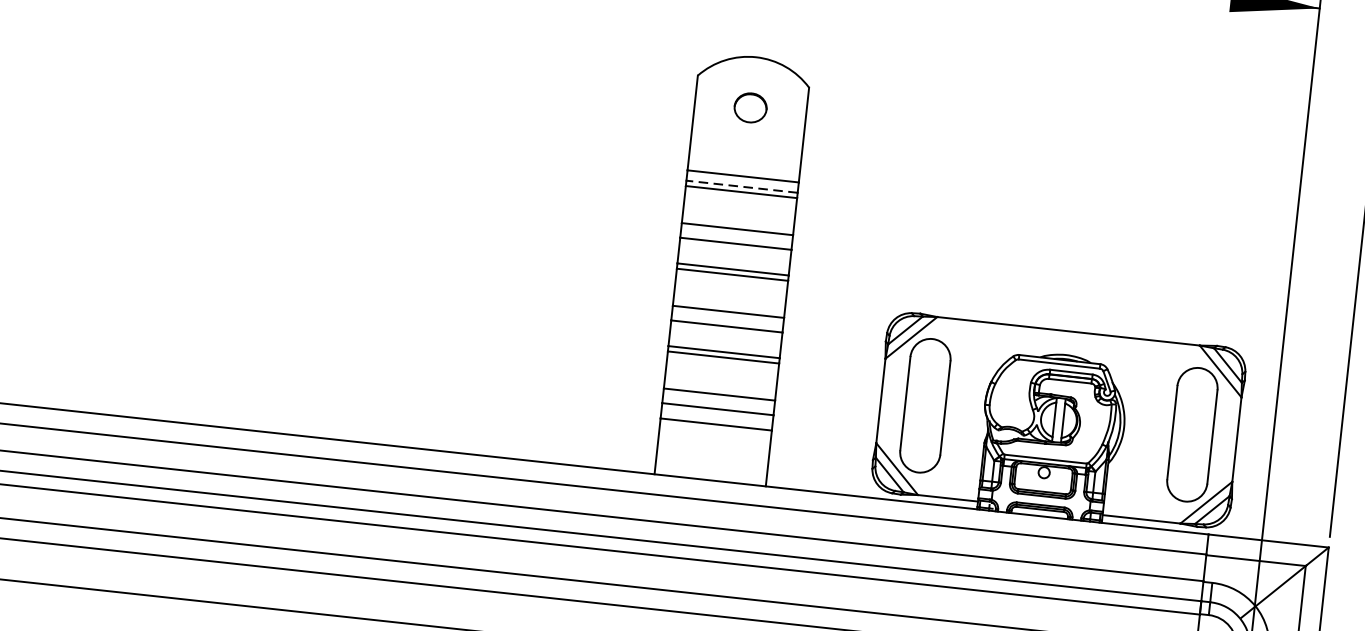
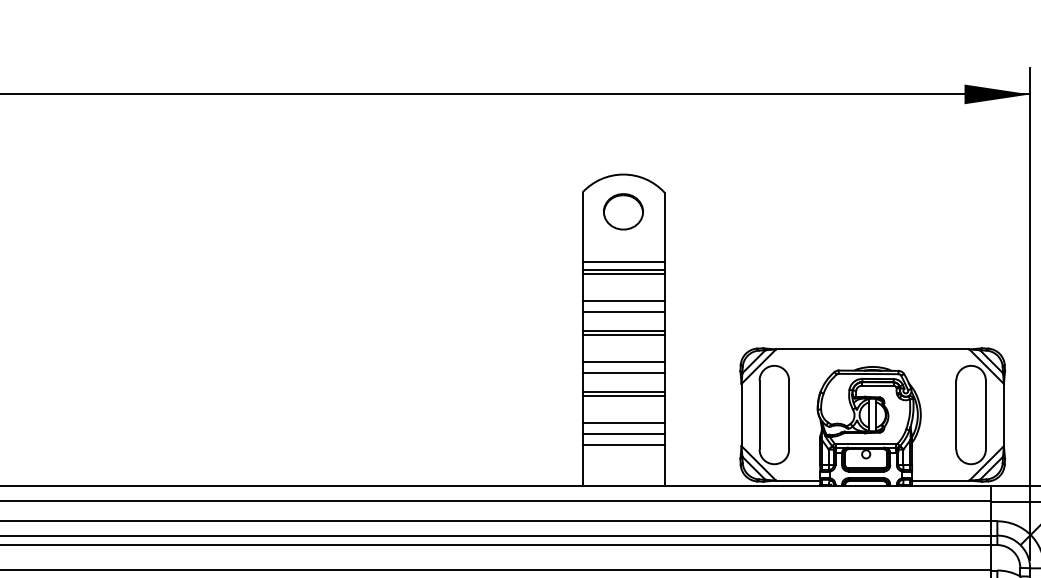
part: (750, 107) -> (623, 211), size x1.67
line: (742, 186) -> (623, 269), dashed -> solid

